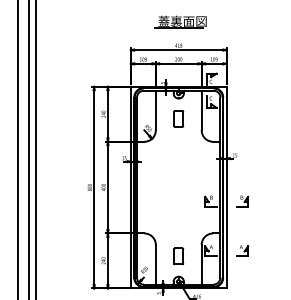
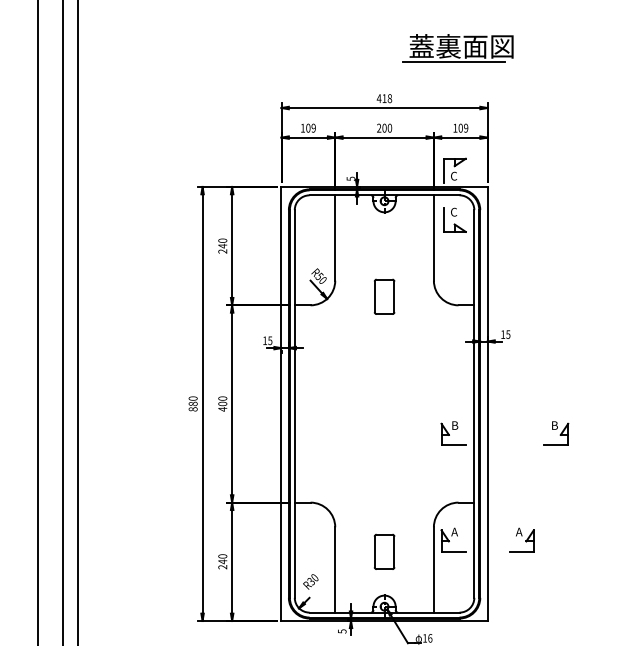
part: (180, 21) -> (457, 46), moved
part: (178, 118) -> (384, 296), moved
part: (242, 201) -> (556, 433), moved

